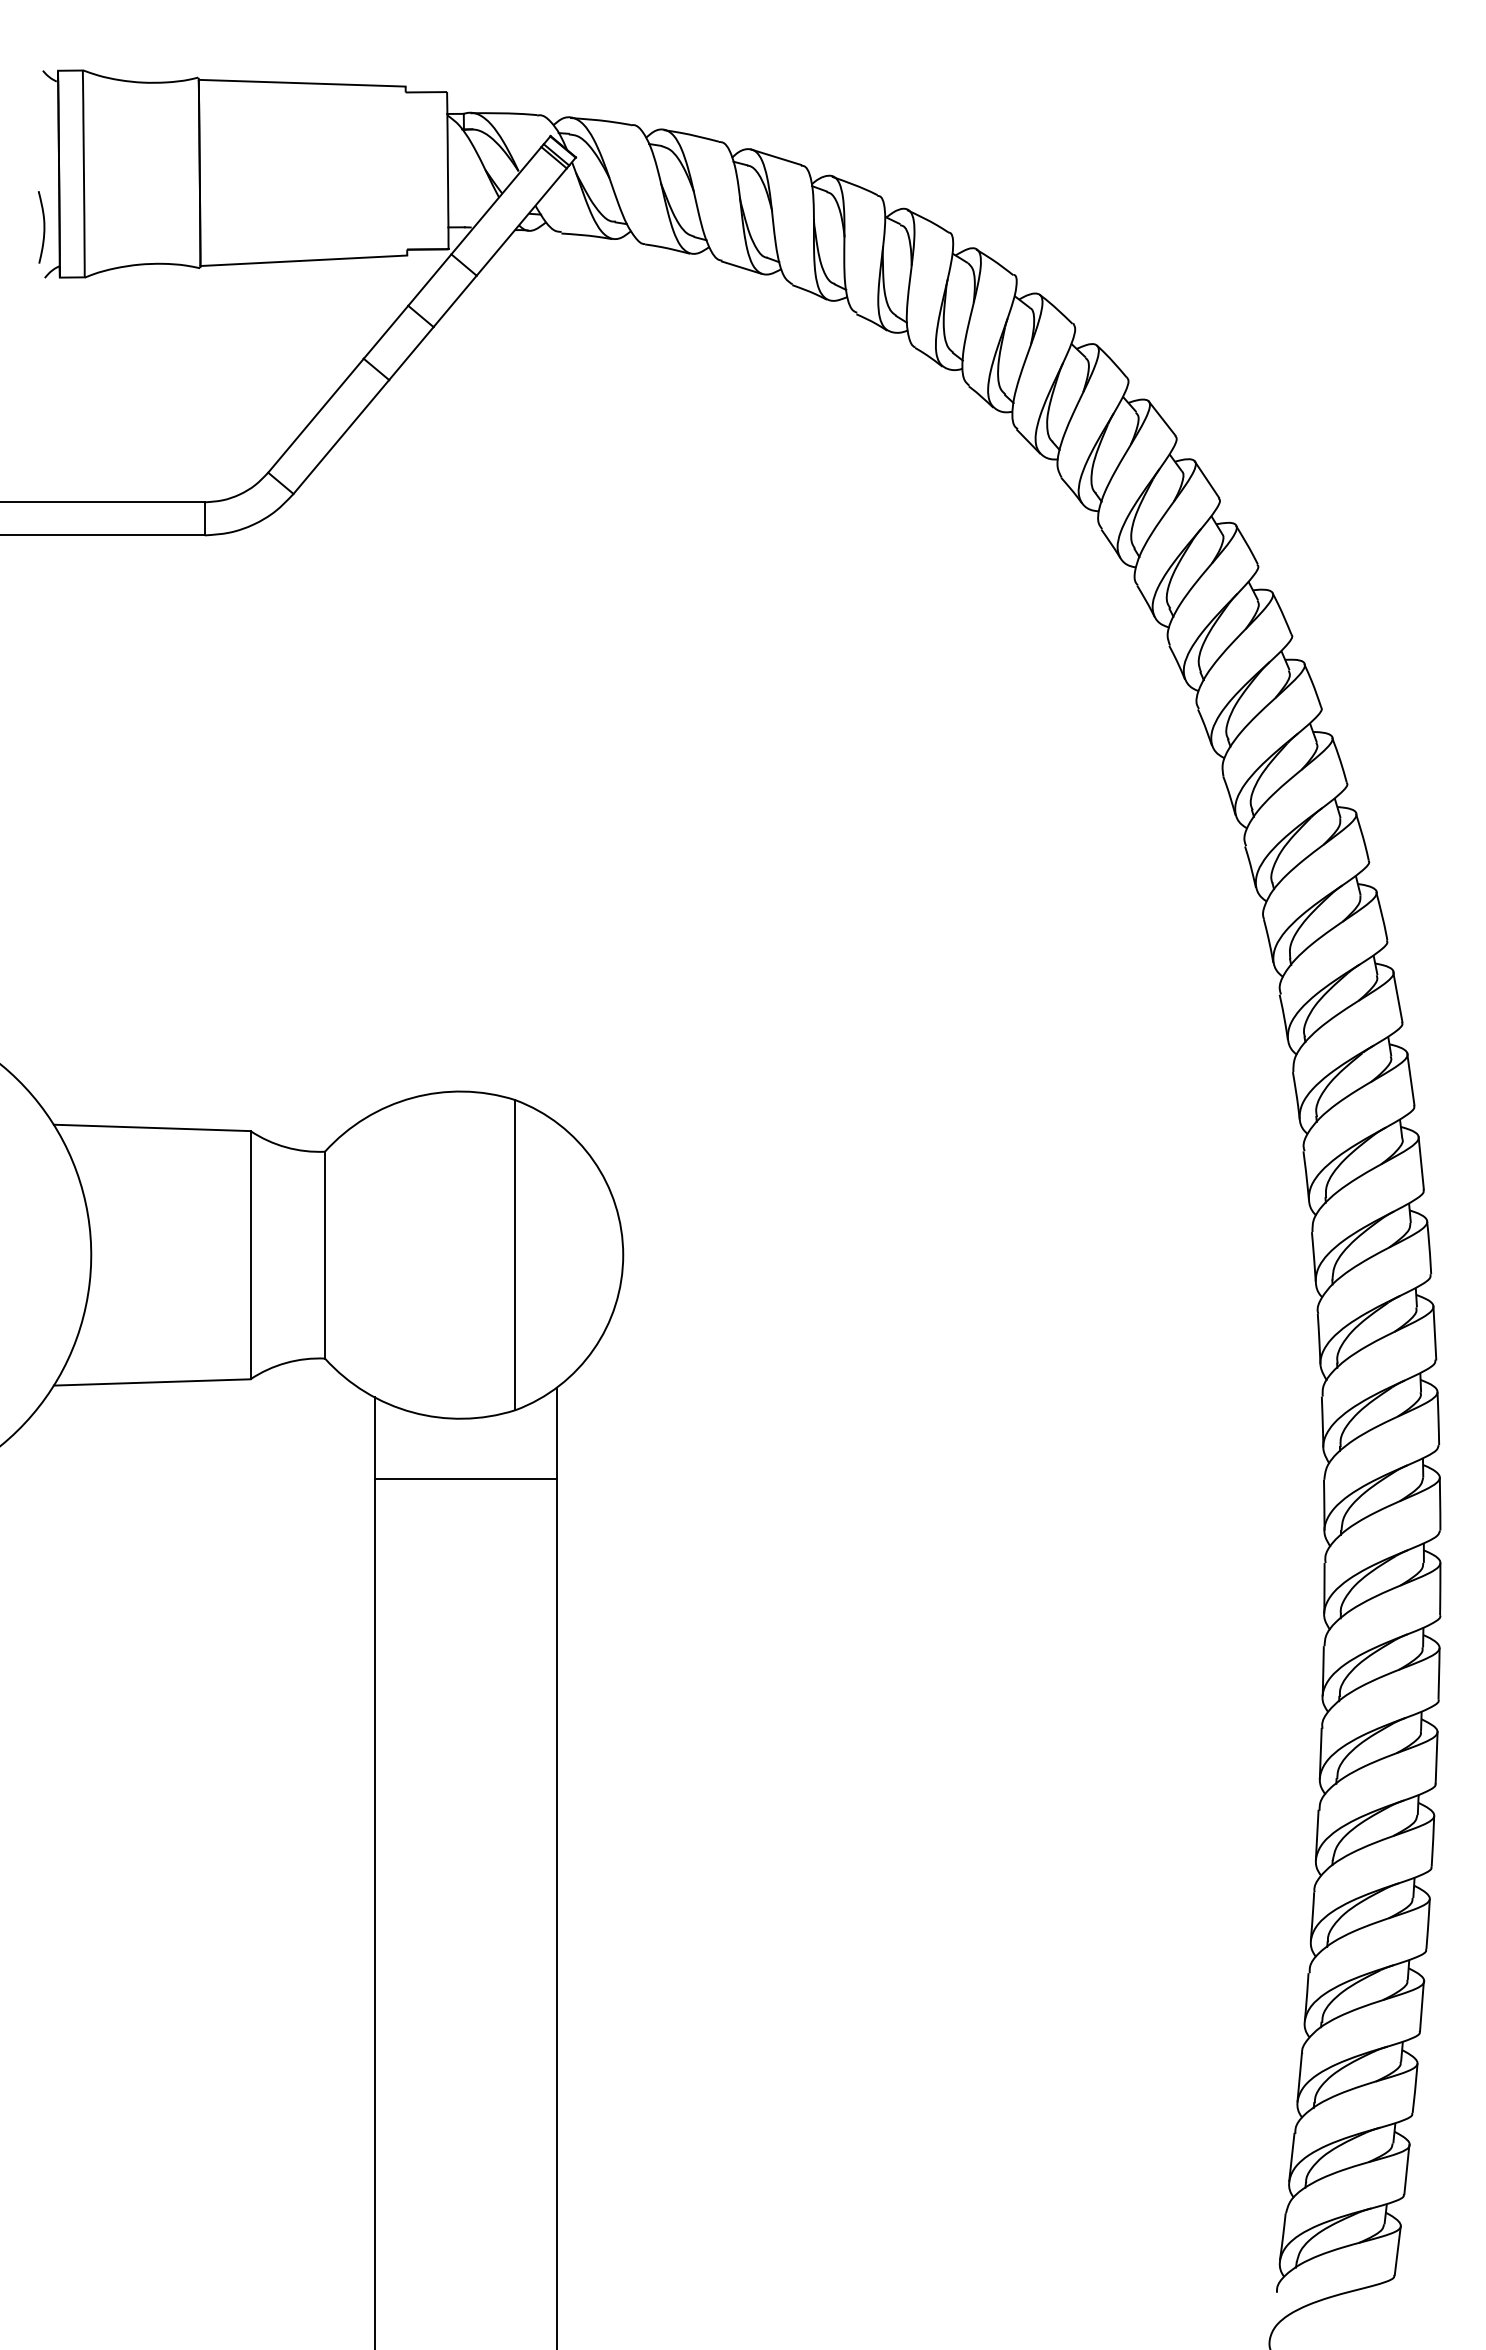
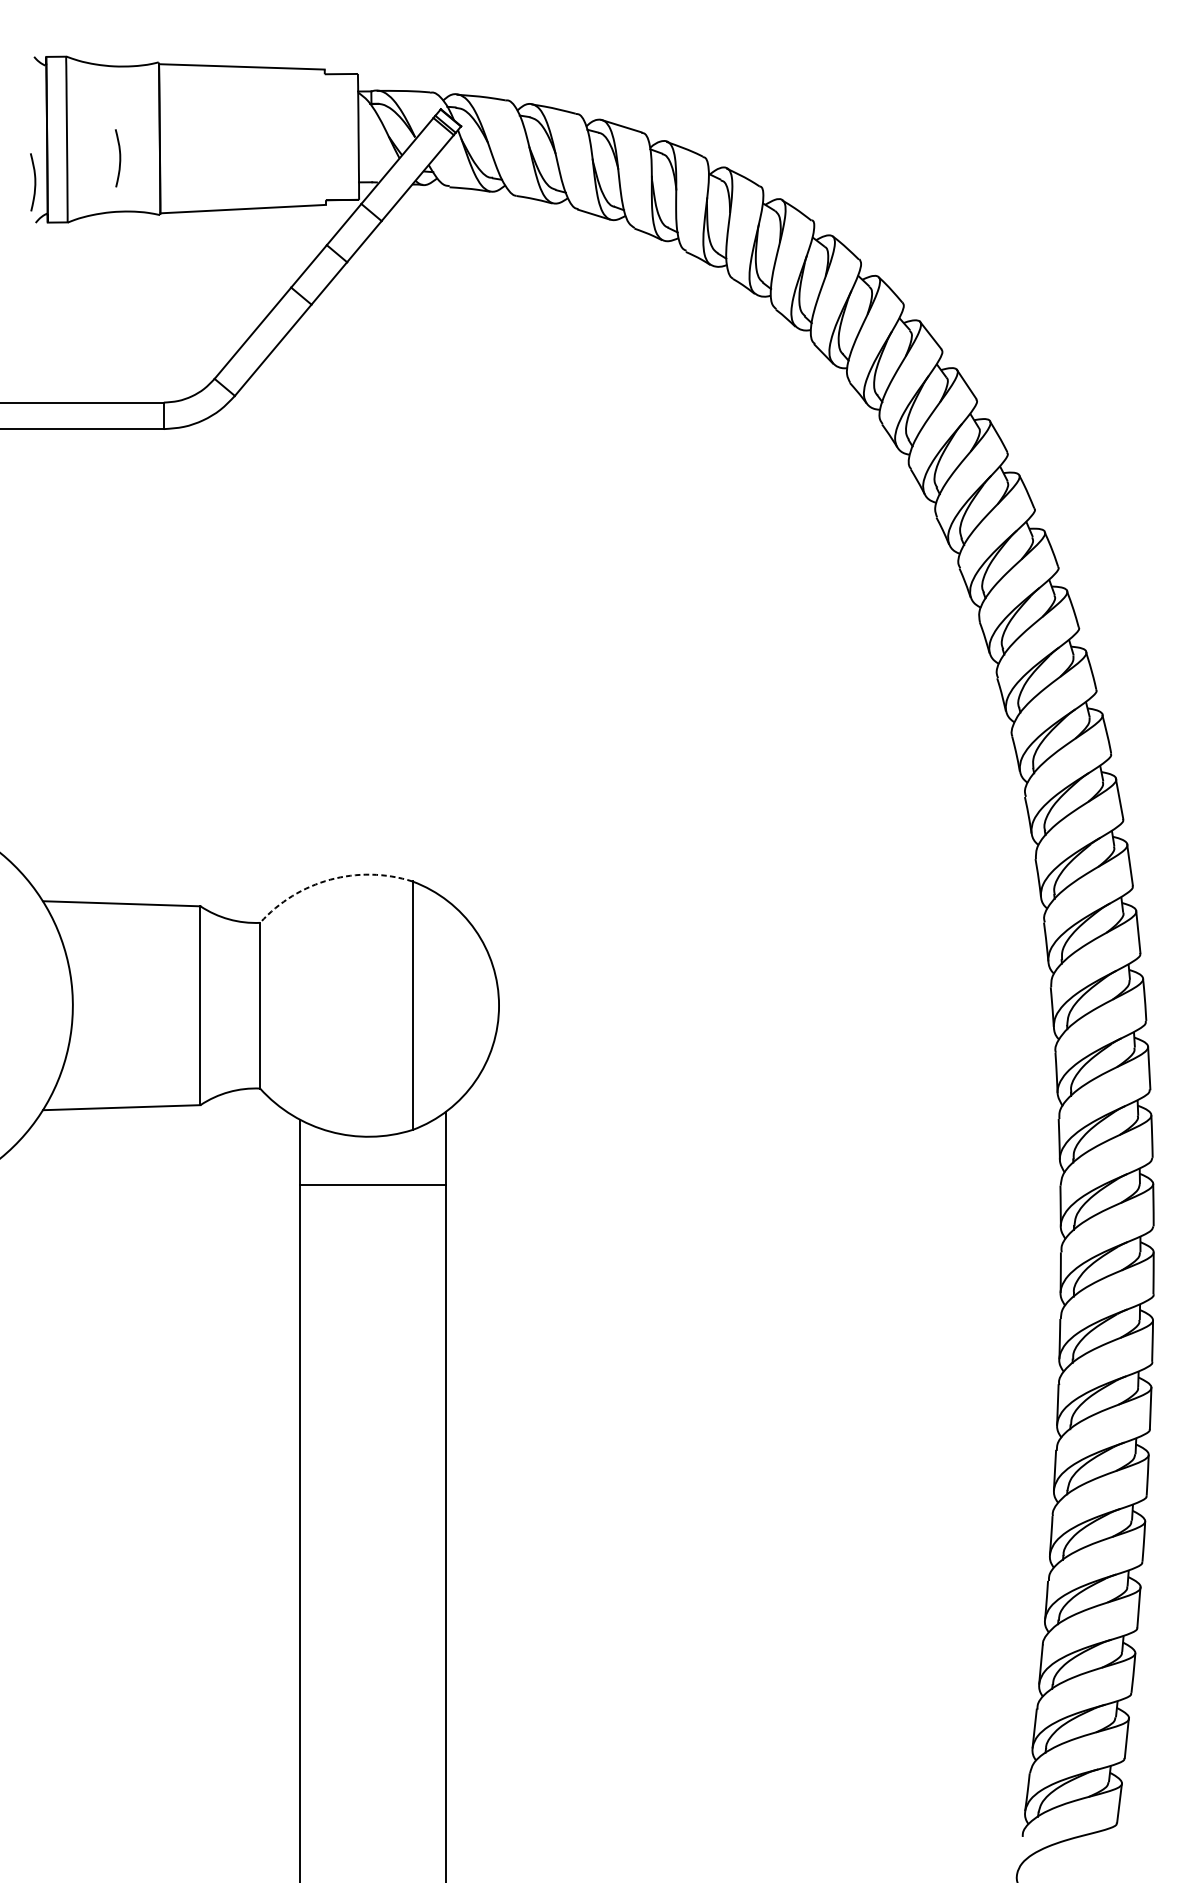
curve: (149, 197) -> (119, 158), added
arc: (412, 1097) -> (330, 879), solid -> dashed

